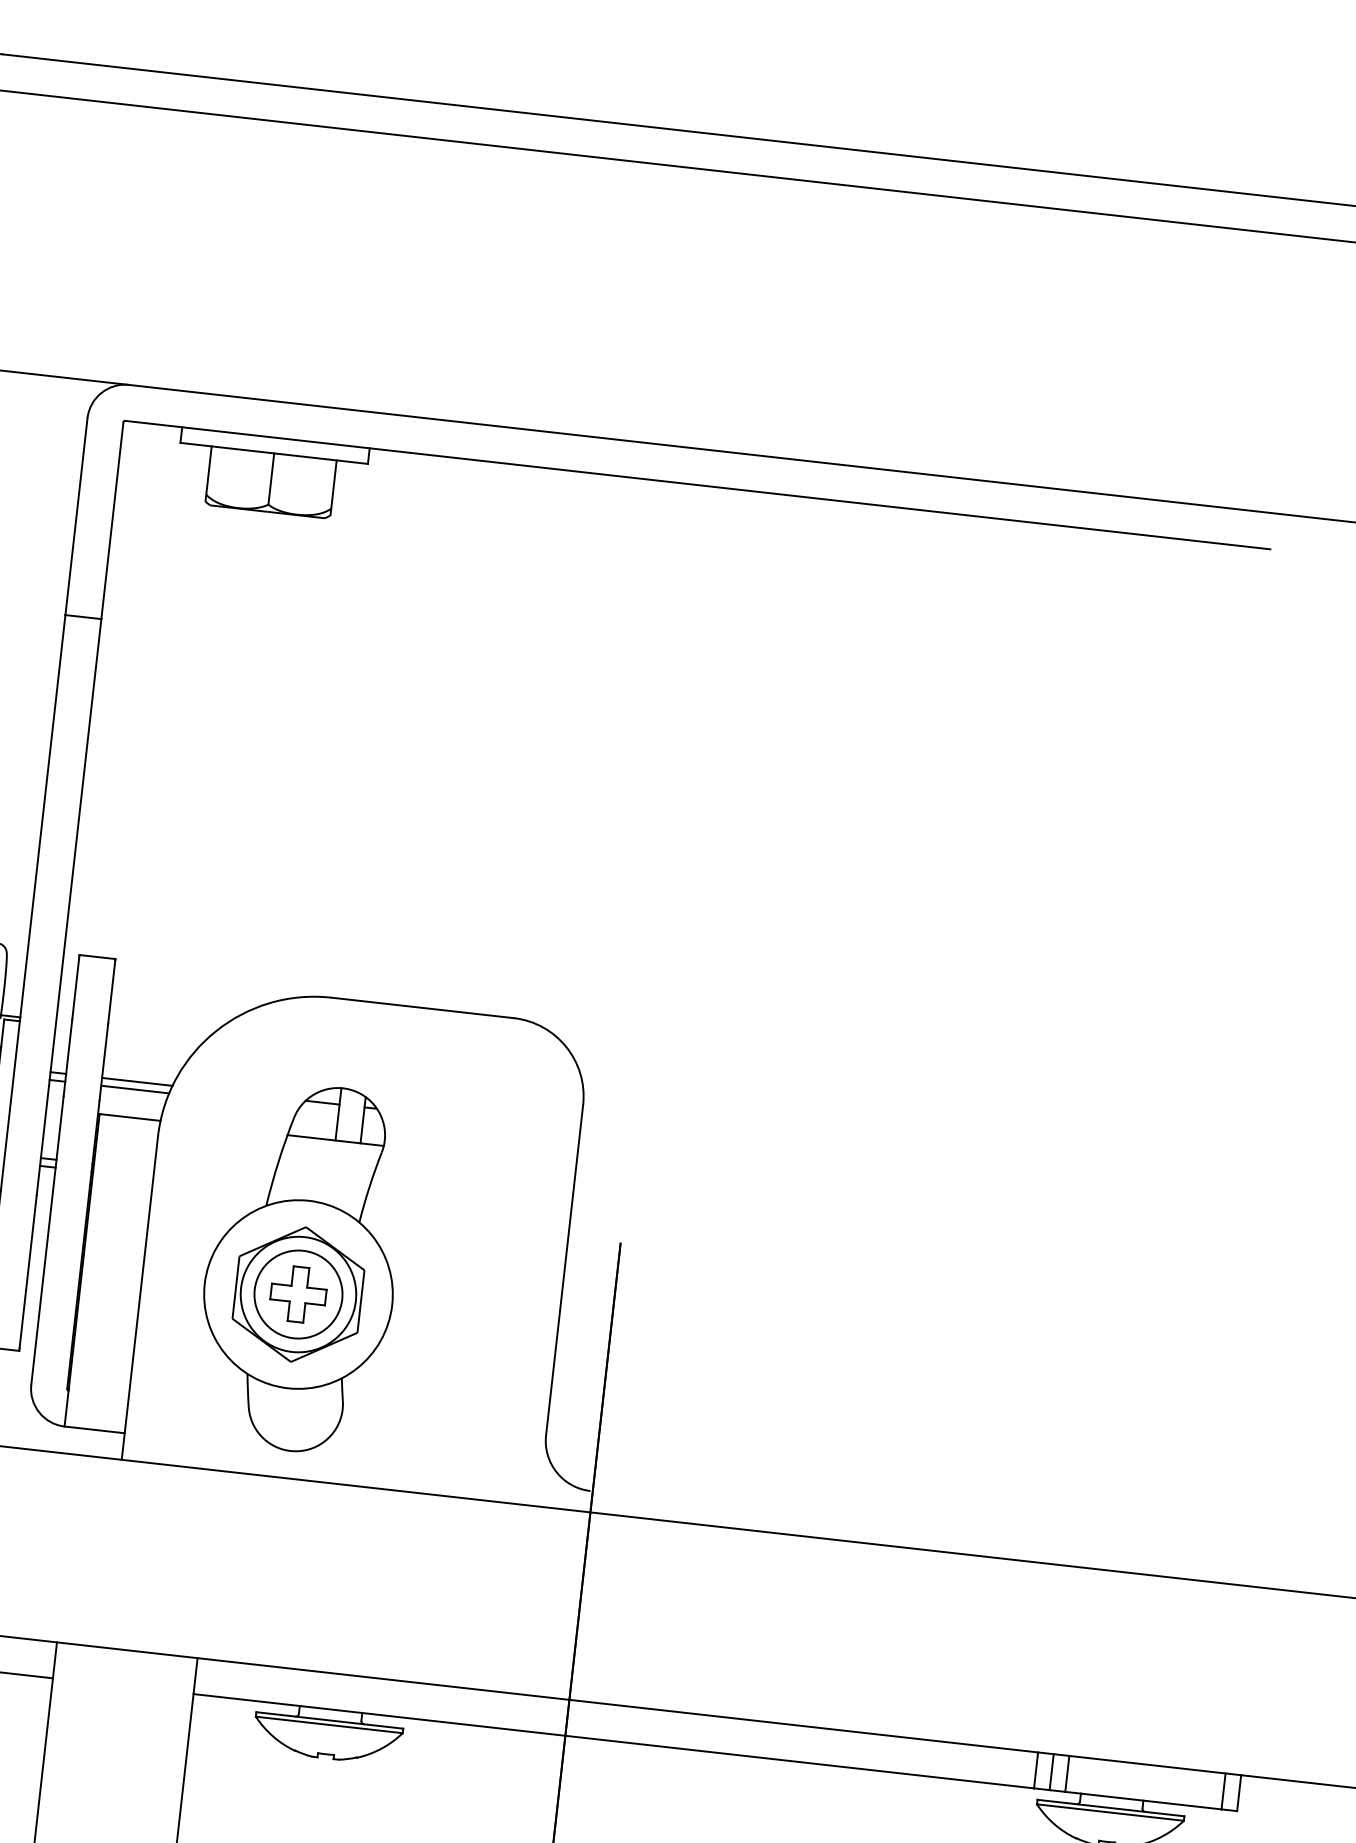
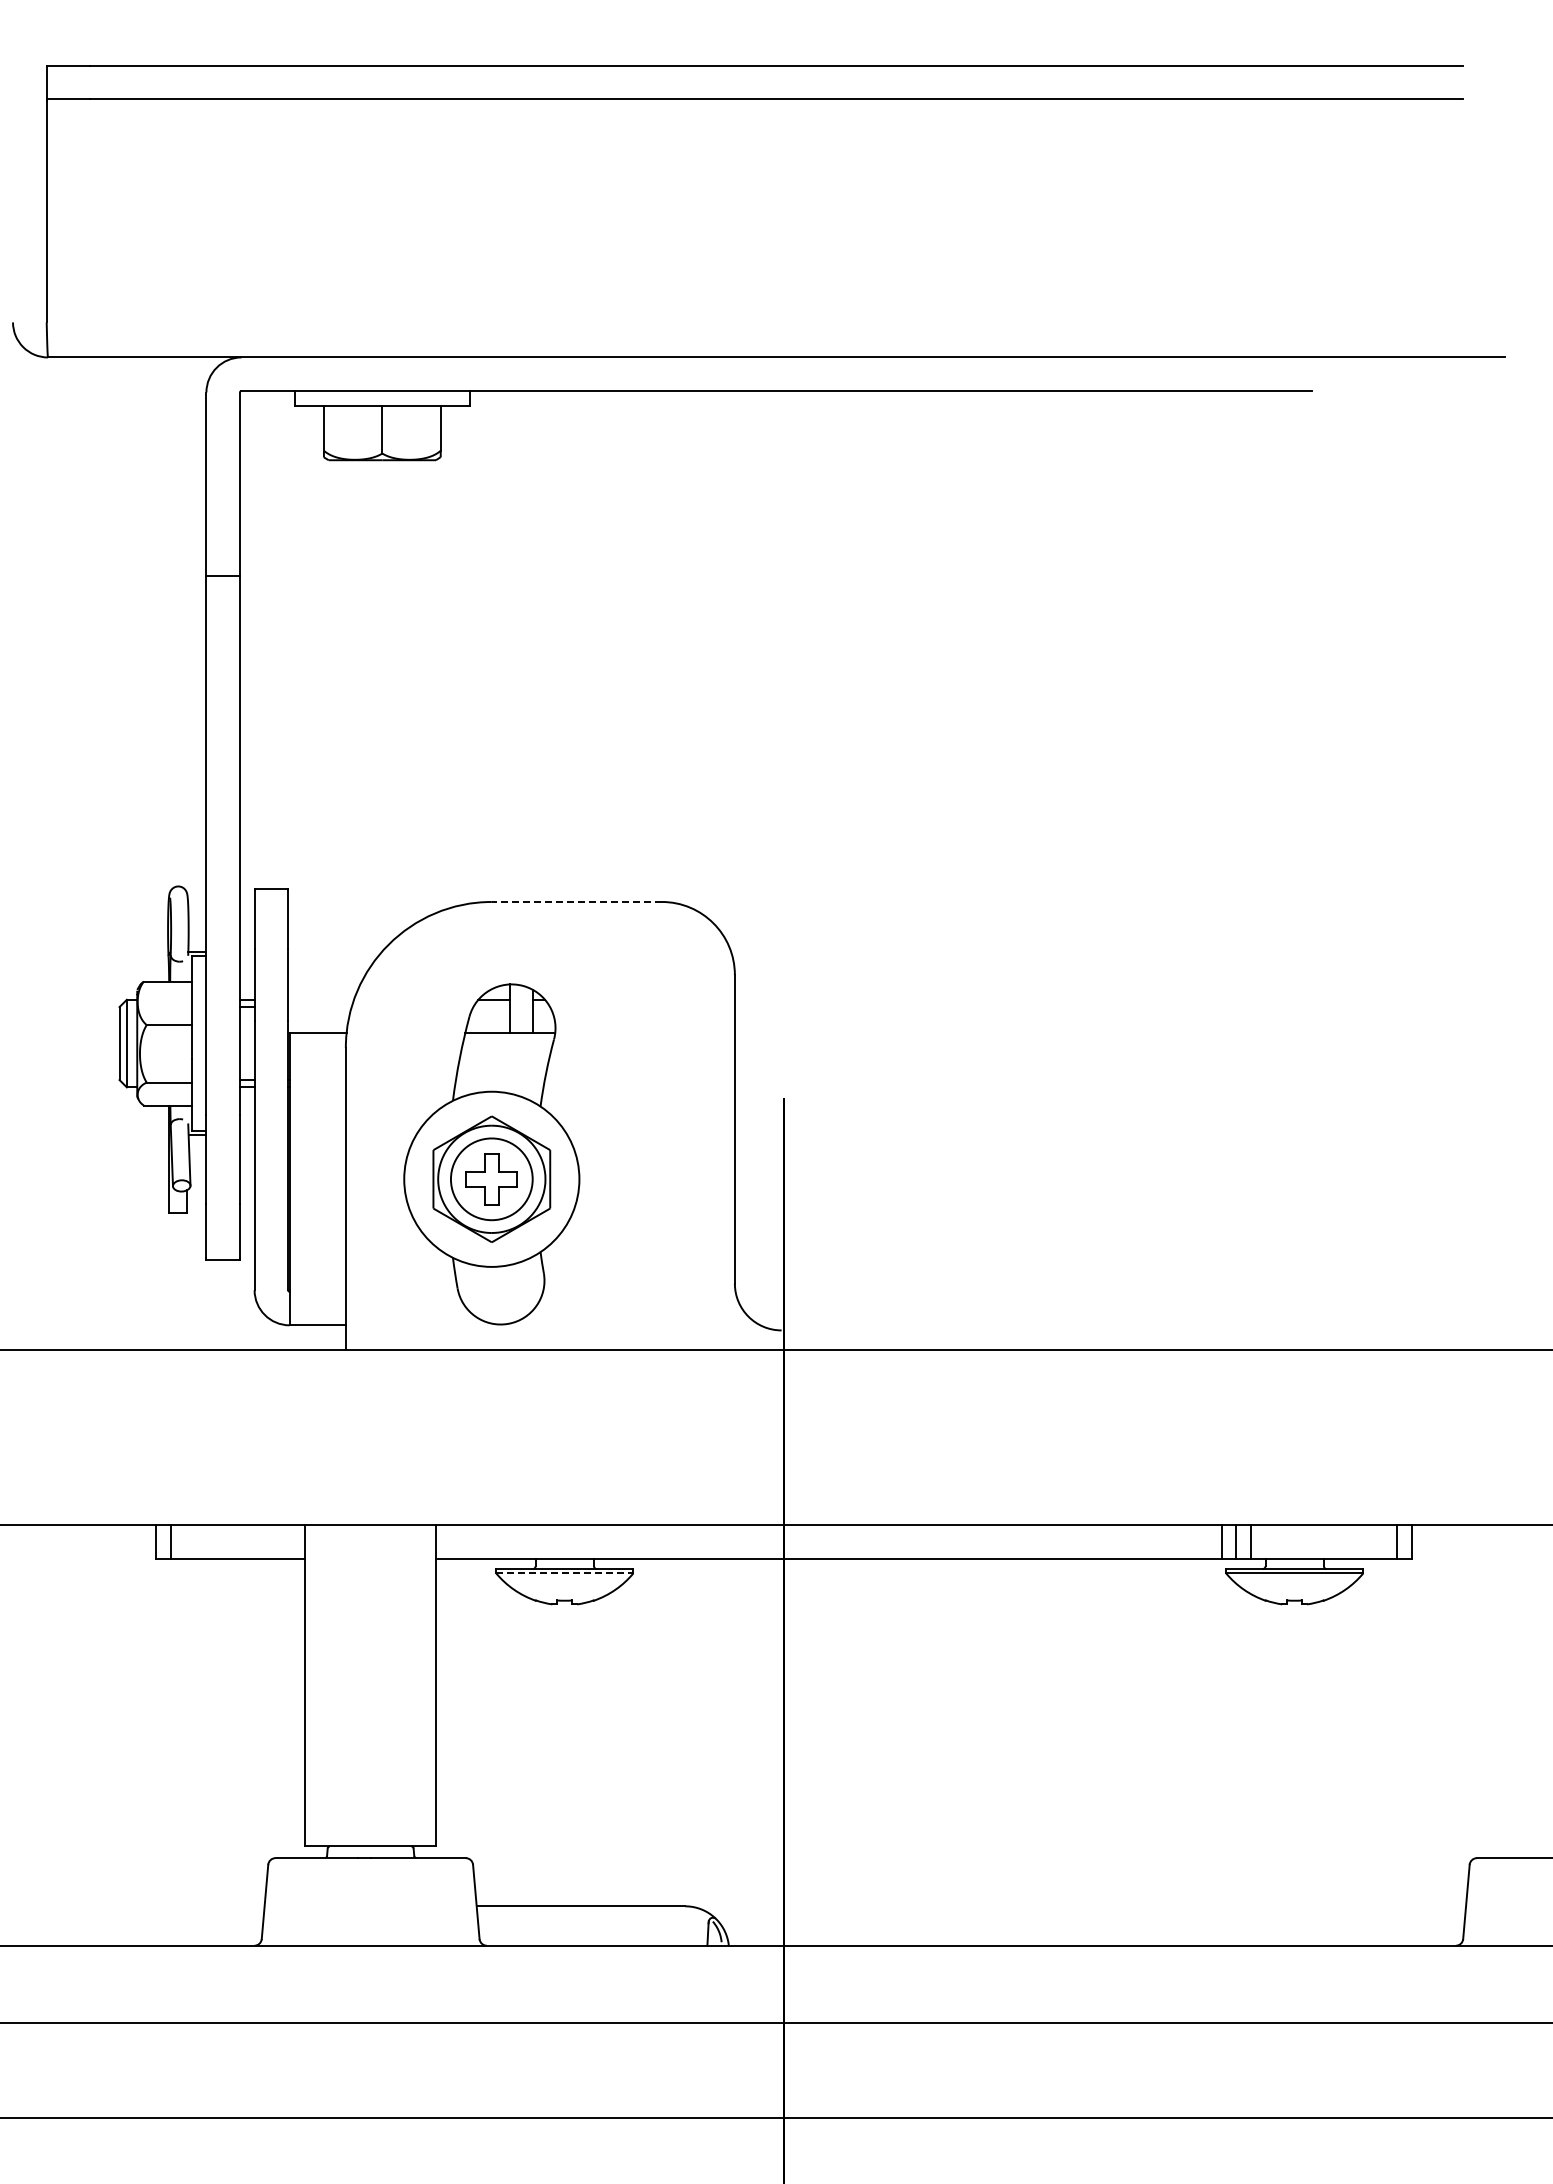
line: (422, 1007) -> (576, 901), solid -> dashed
line: (137, 1081) -> (321, 999), removed
line: (134, 1089) -> (319, 1007), removed
line: (328, 1725) -> (564, 1573), solid -> dashed

